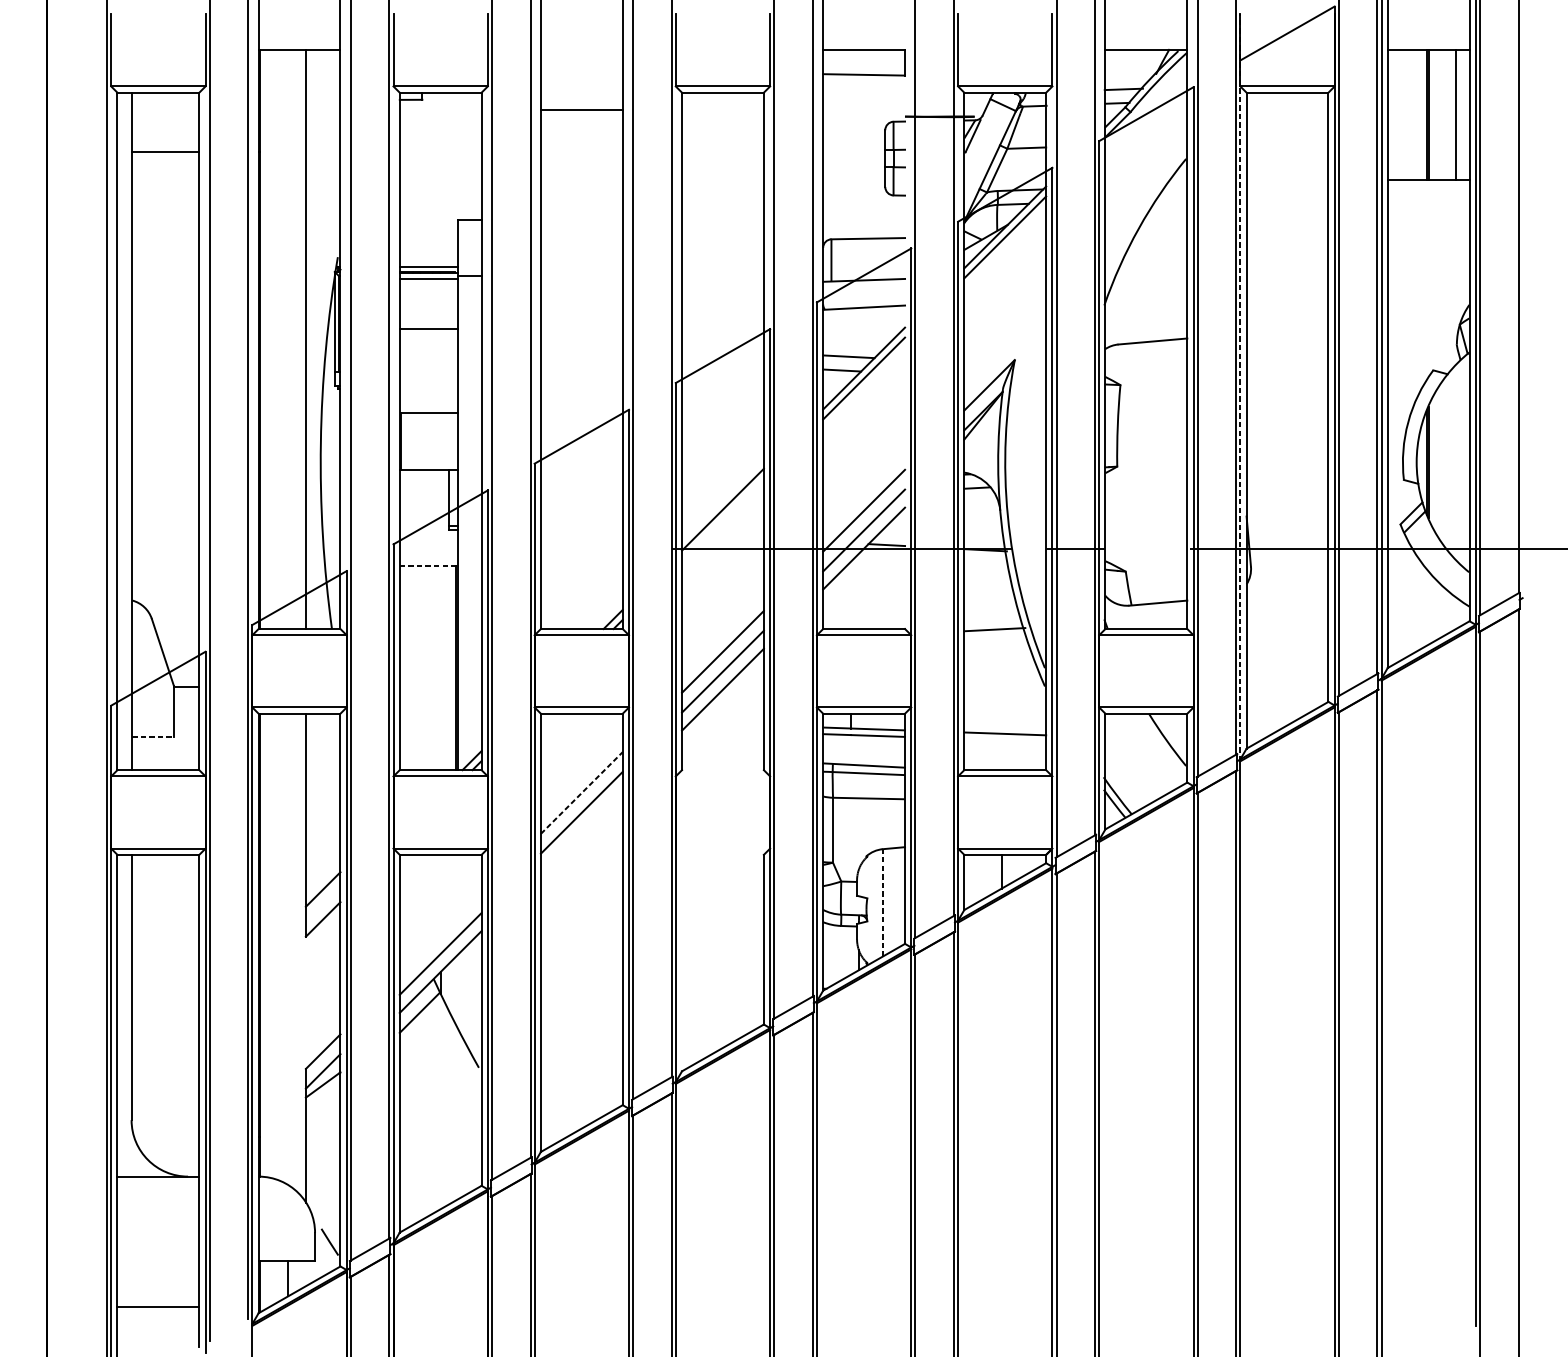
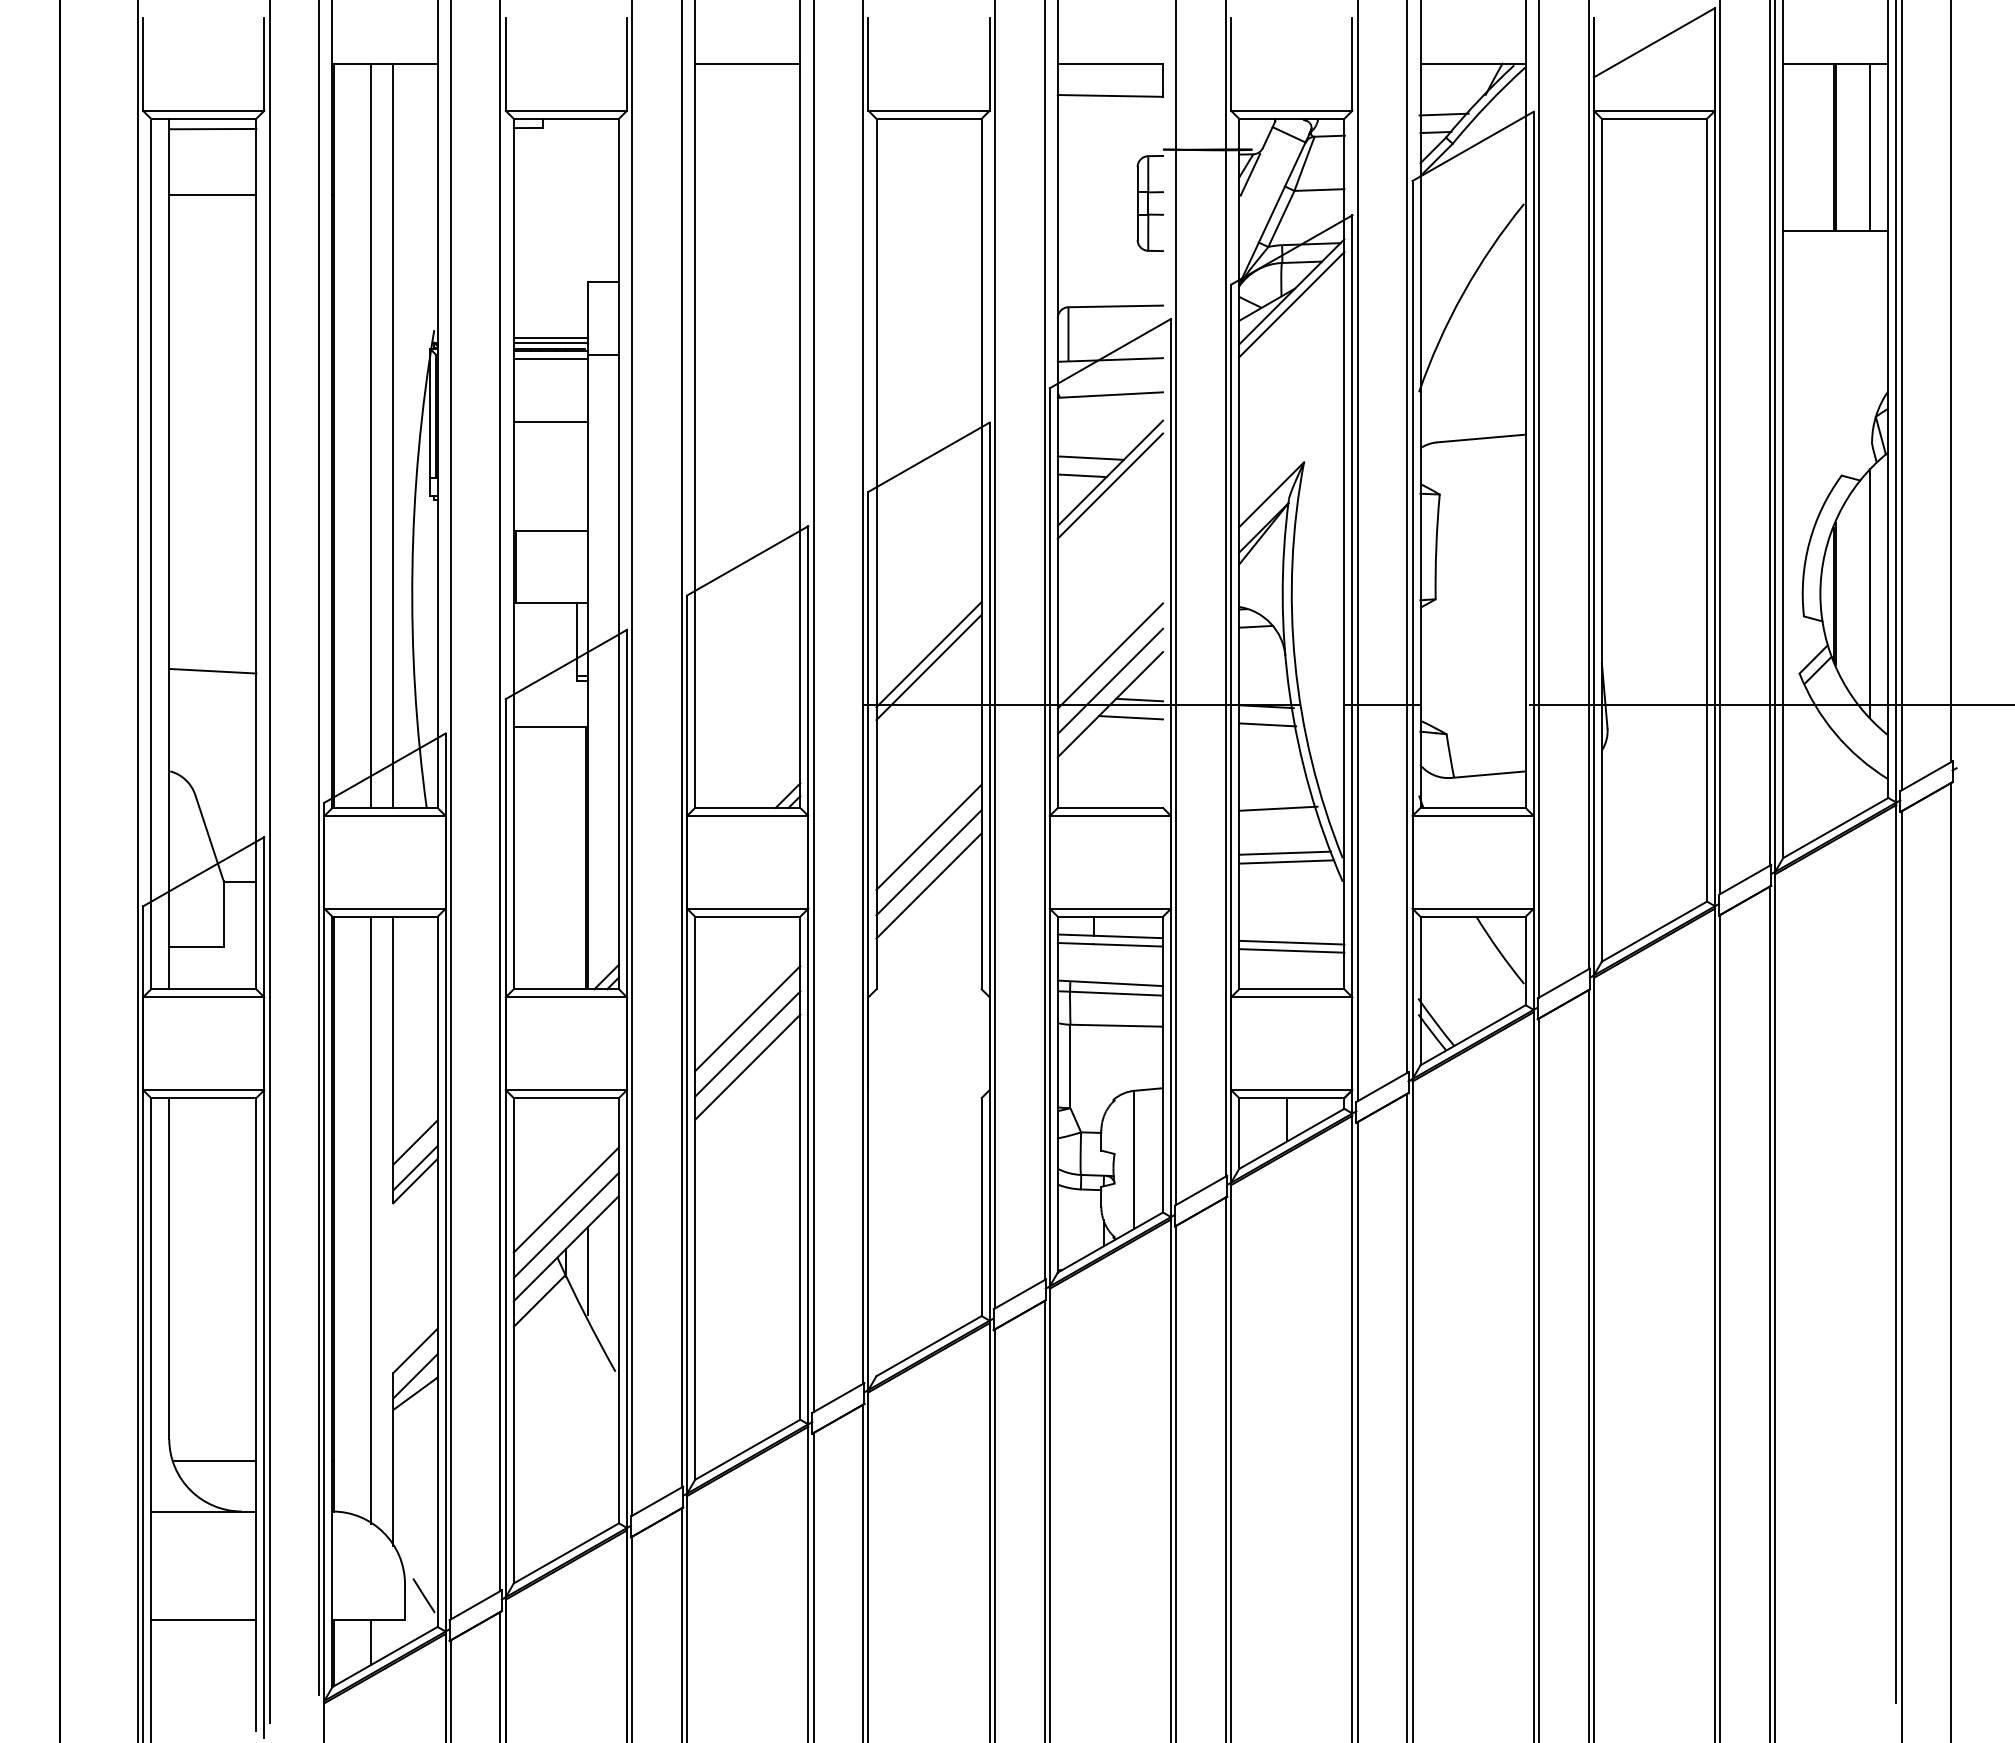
line: (165, 100) -> (212, 128), added
line: (581, 110) -> (747, 64), moved
line: (428, 262) -> (550, 337), added
line: (288, 339) -> (370, 435), added
line: (1240, 387) -> (1593, 497), dashed -> solid
line: (1455, 462) -> (1870, 593), added
line: (722, 519) -> (928, 667), added
line: (165, 522) -> (212, 670), added
line: (879, 558) -> (1130, 717), added
line: (986, 564) -> (1267, 724), added
line: (429, 566) -> (551, 727), dashed -> solid
line: (1000, 663) -> (1285, 852), added
line: (1001, 670) -> (1286, 861), added
line: (152, 737) -> (196, 947), dashed -> solid
line: (1005, 739) -> (1291, 950), added
line: (582, 792) -> (748, 1018), dashed -> solid
line: (581, 830) -> (747, 1066), added
line: (882, 902) -> (1134, 1159), dashed -> solid
line: (323, 909) -> (415, 1168), added
line: (439, 933) -> (565, 1199), added
line: (288, 949) -> (370, 1219), added
line: (457, 989) -> (588, 1270), added
line: (166, 1137) -> (214, 1461), added
line: (158, 1307) -> (203, 1620), moved

